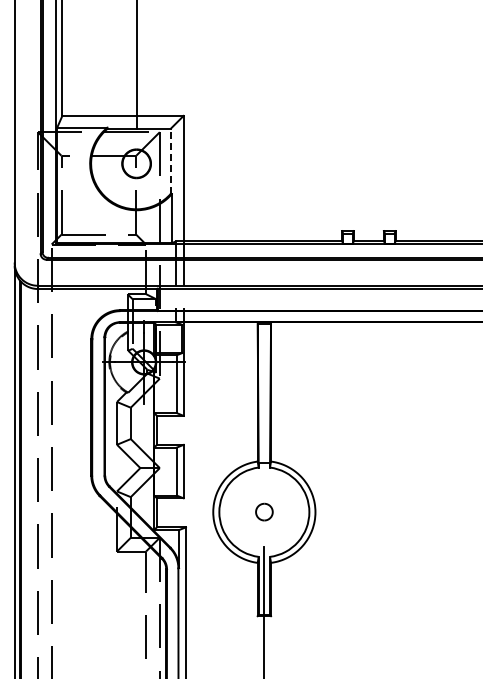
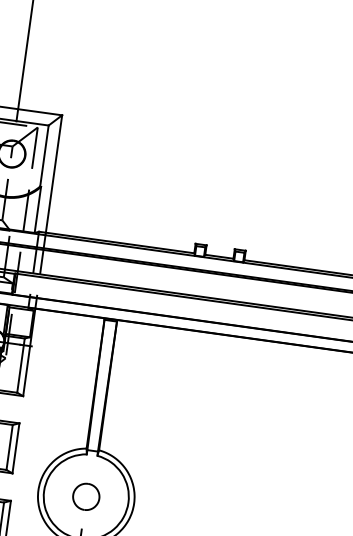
line: (170, 161) -> (43, 156), dashed -> solid
part: (264, 511) -> (86, 496), size x1.67

